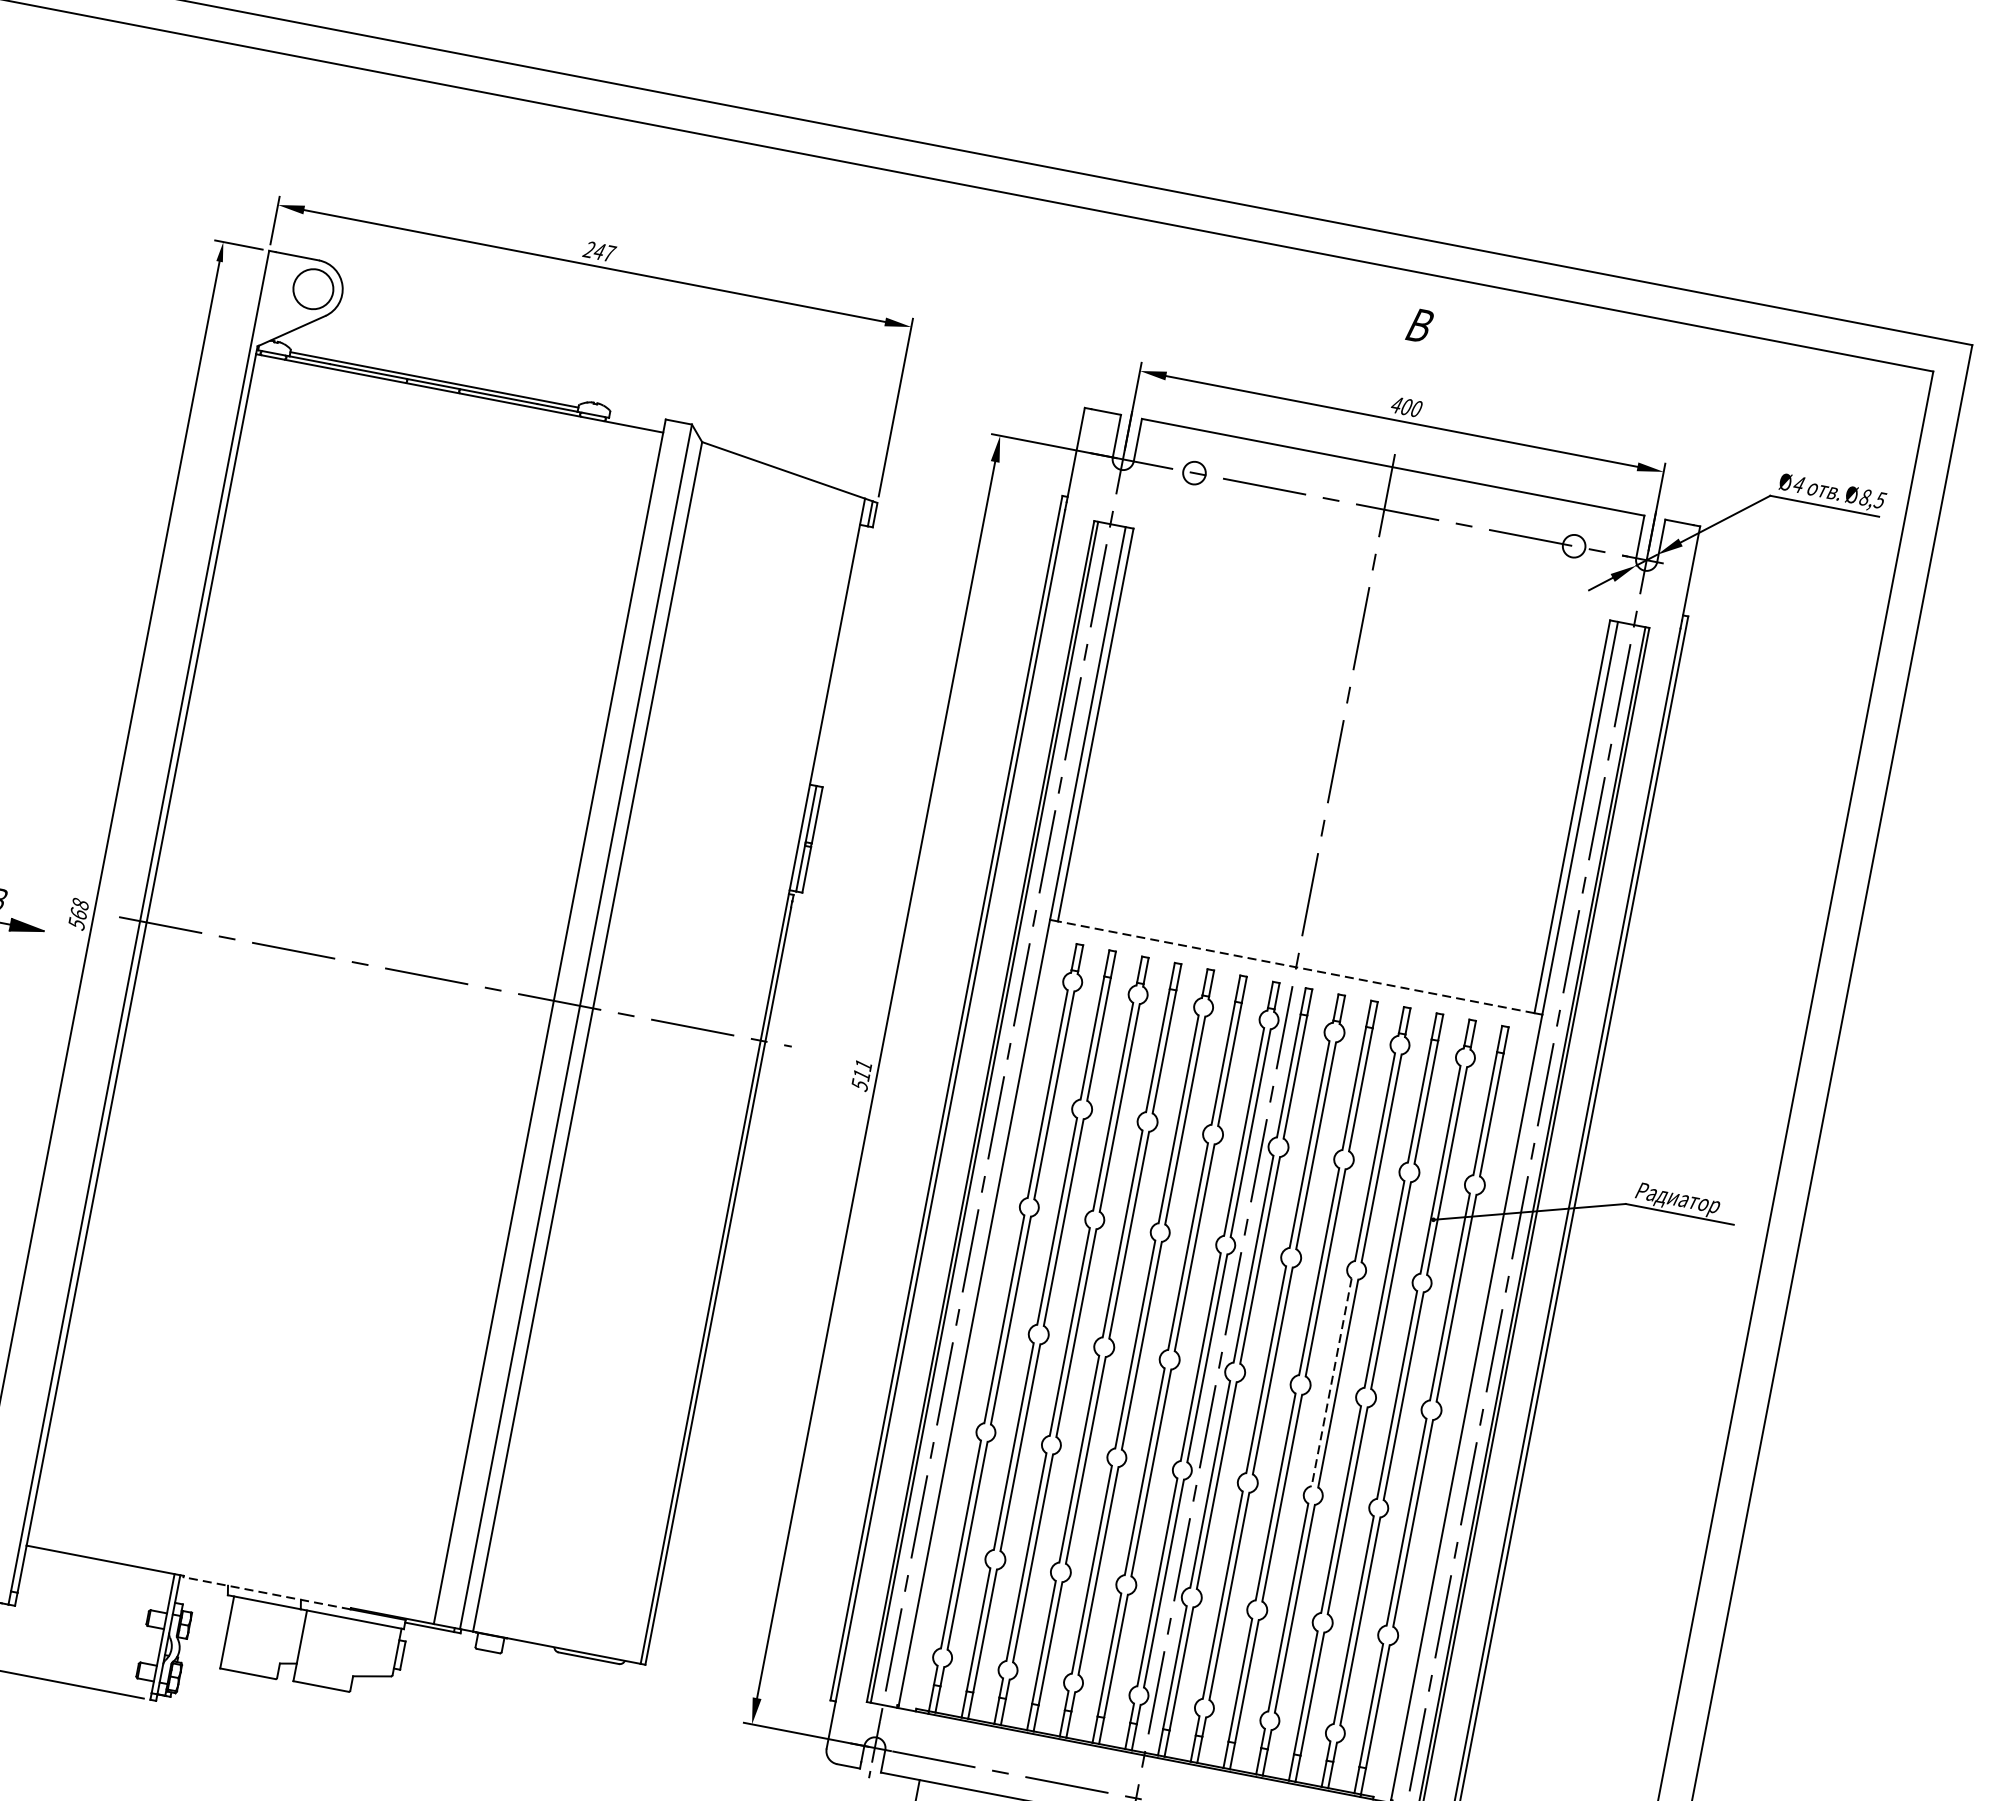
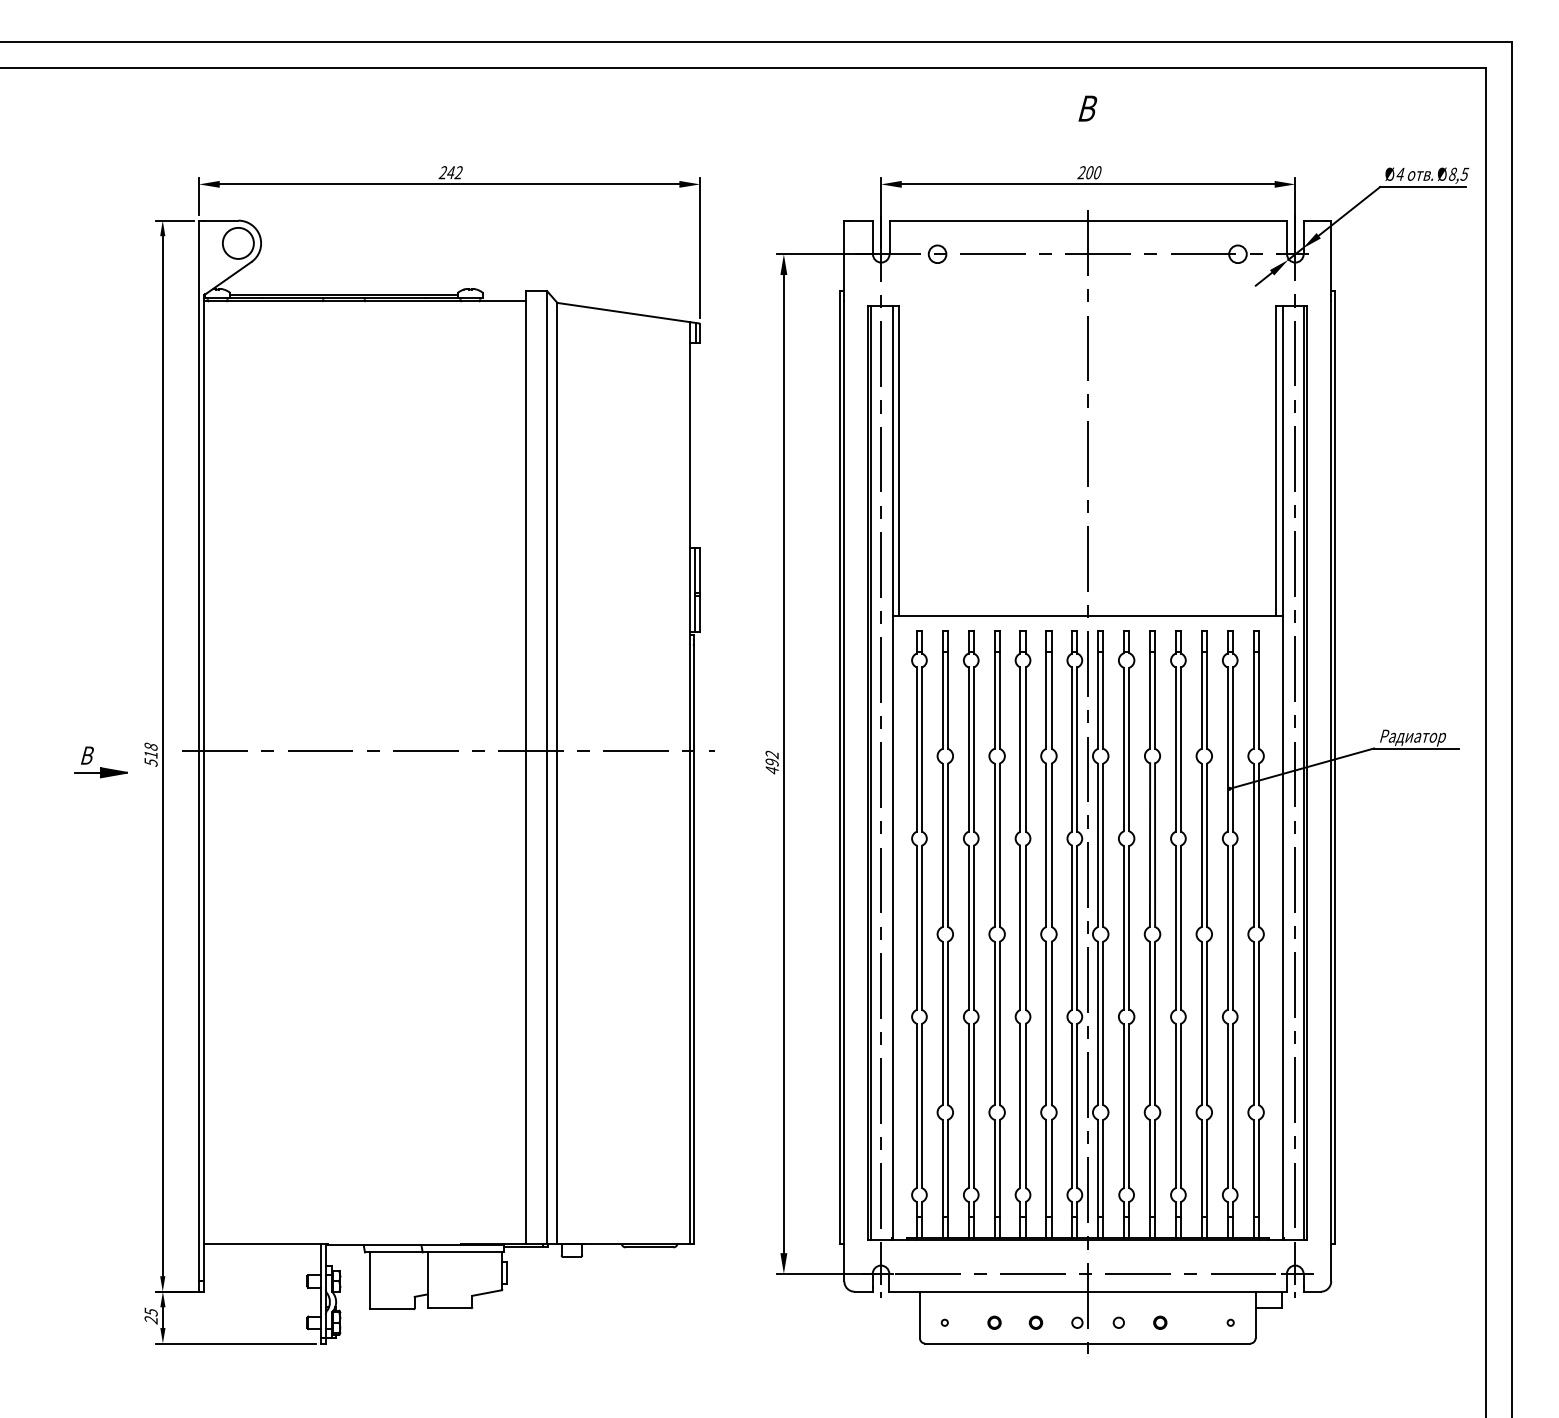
text: (608, 253) -> (458, 172), 247 -> 242
text: (1396, 404) -> (1081, 172), 400 -> 200
text: (77, 913) -> (150, 754), 568 -> 518
line: (1295, 967) -> (1087, 616), dashed -> solid
text: (860, 1075) -> (771, 762), 511 -> 492
line: (1331, 1383) -> (1175, 928), dashed -> solid
line: (266, 1593) -> (394, 1245), dashed -> solid

